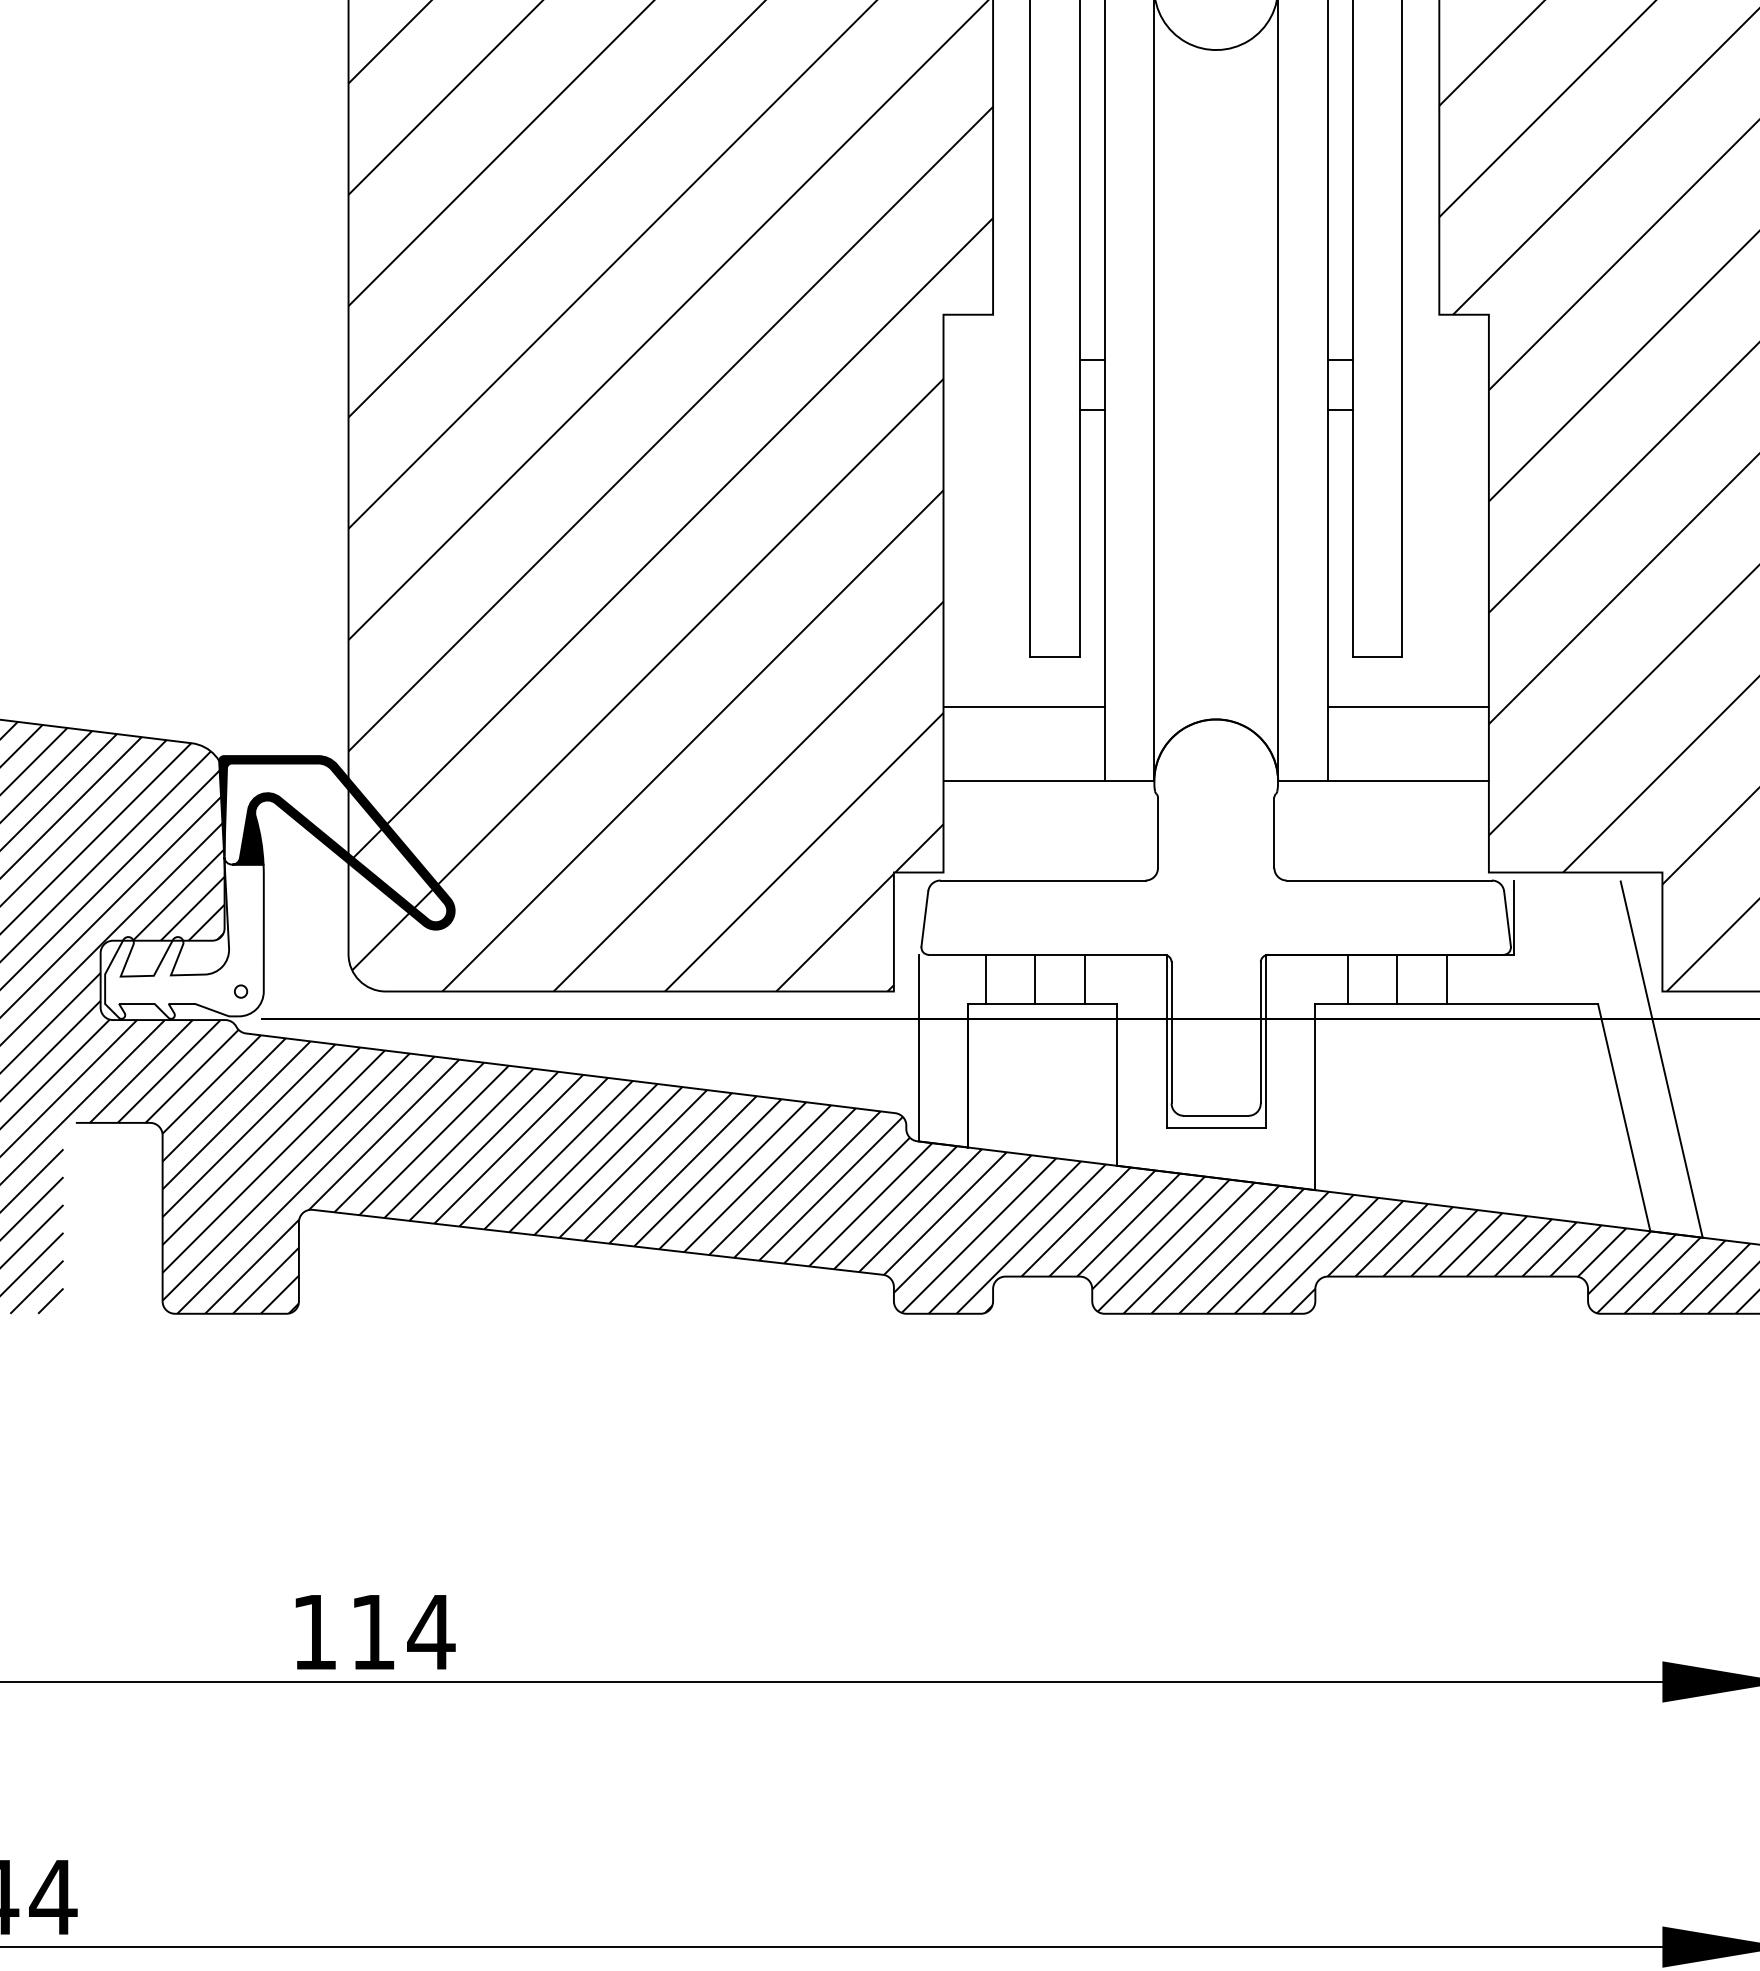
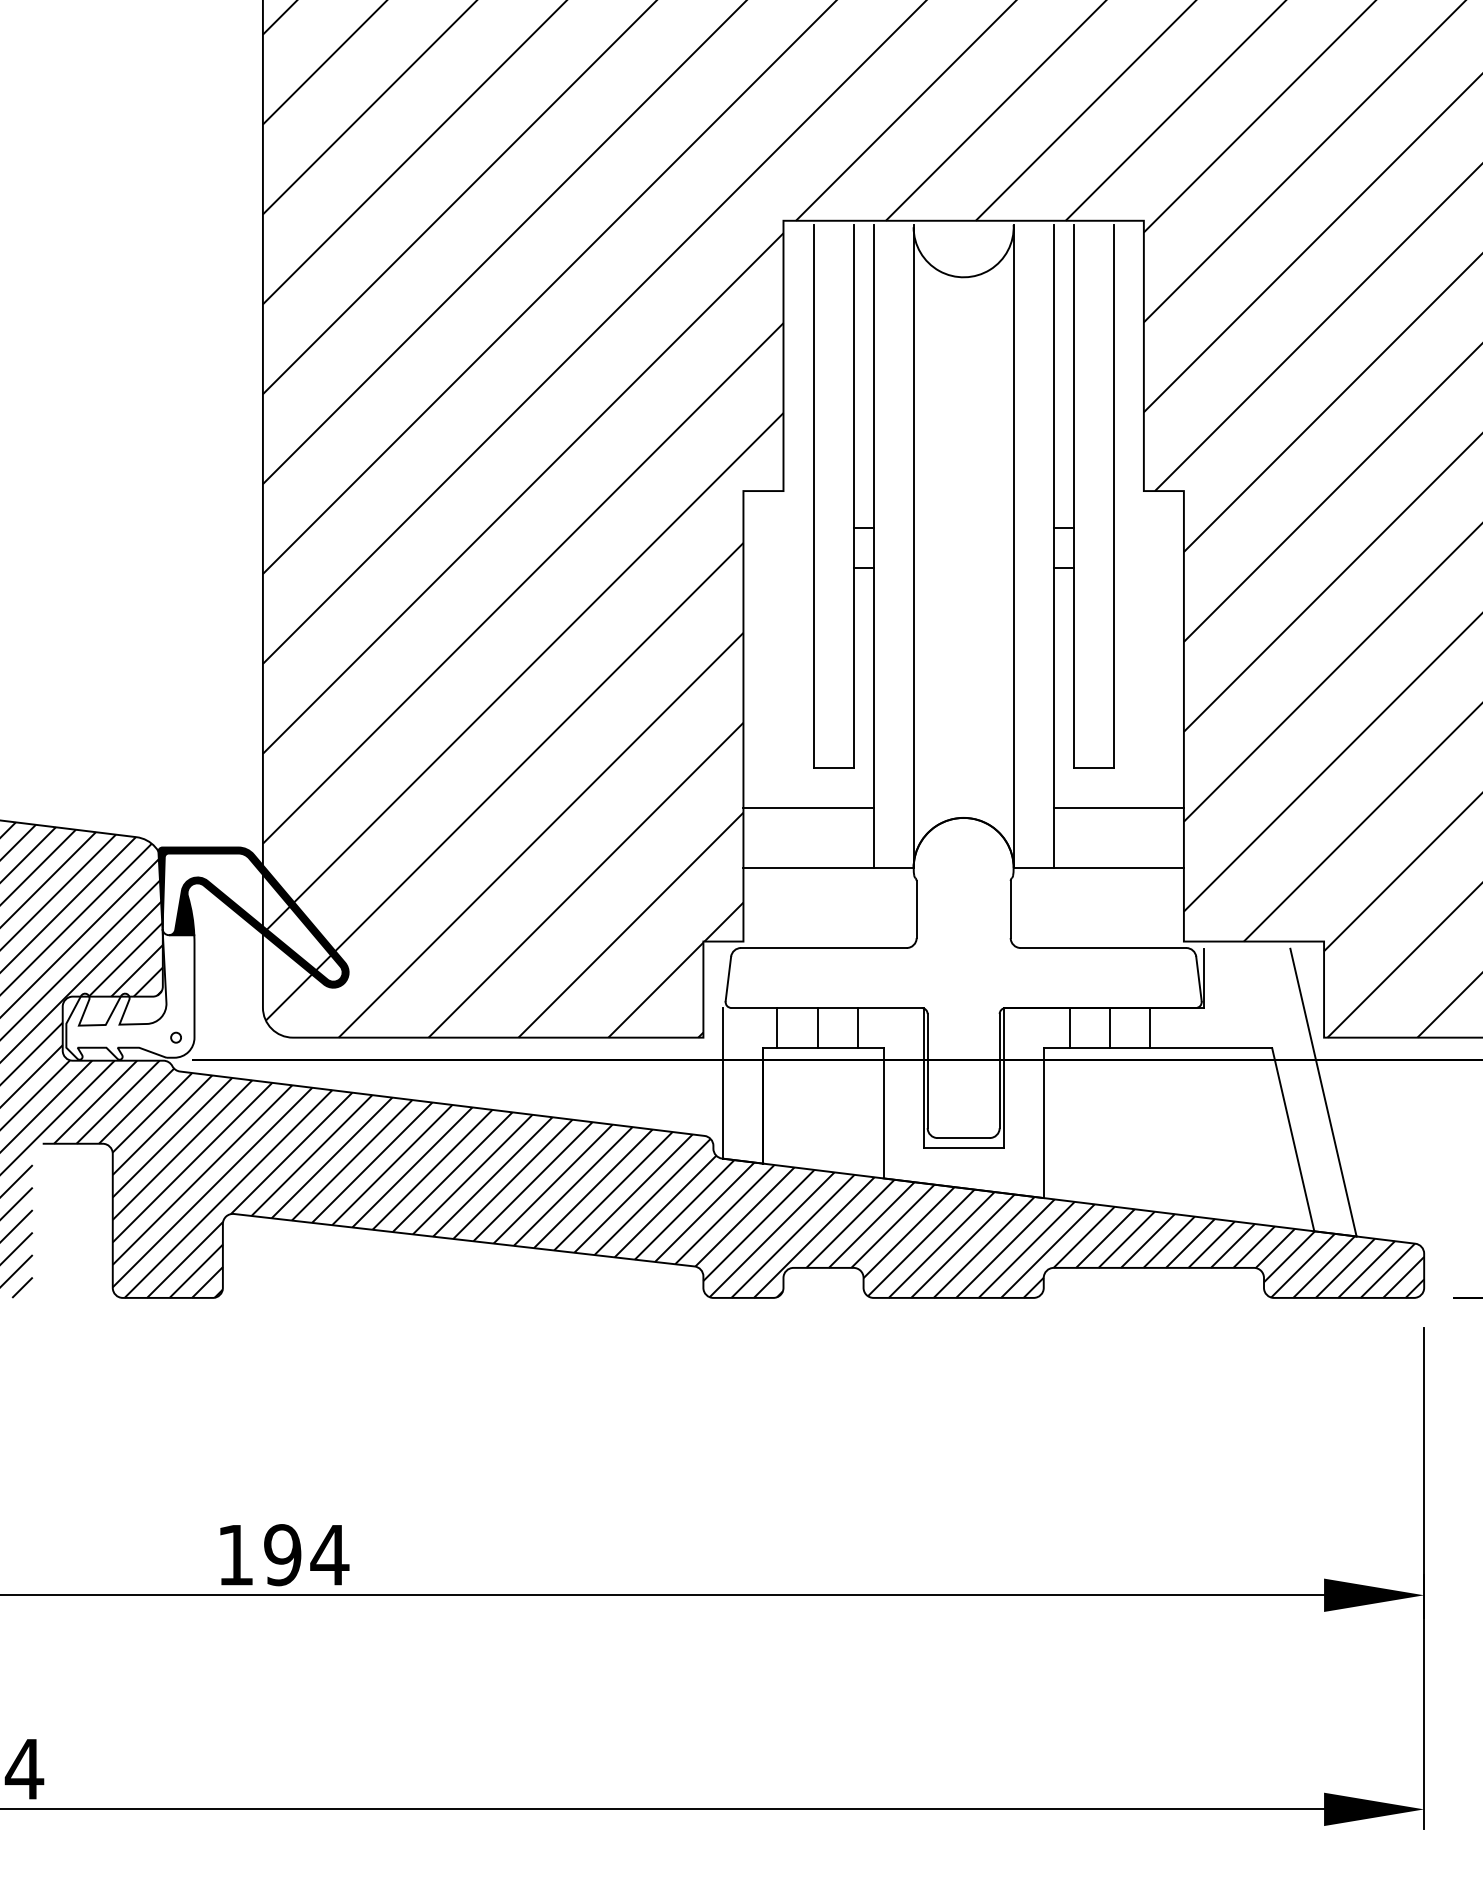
text: (372, 1632) -> (282, 1555), 114 -> 194

